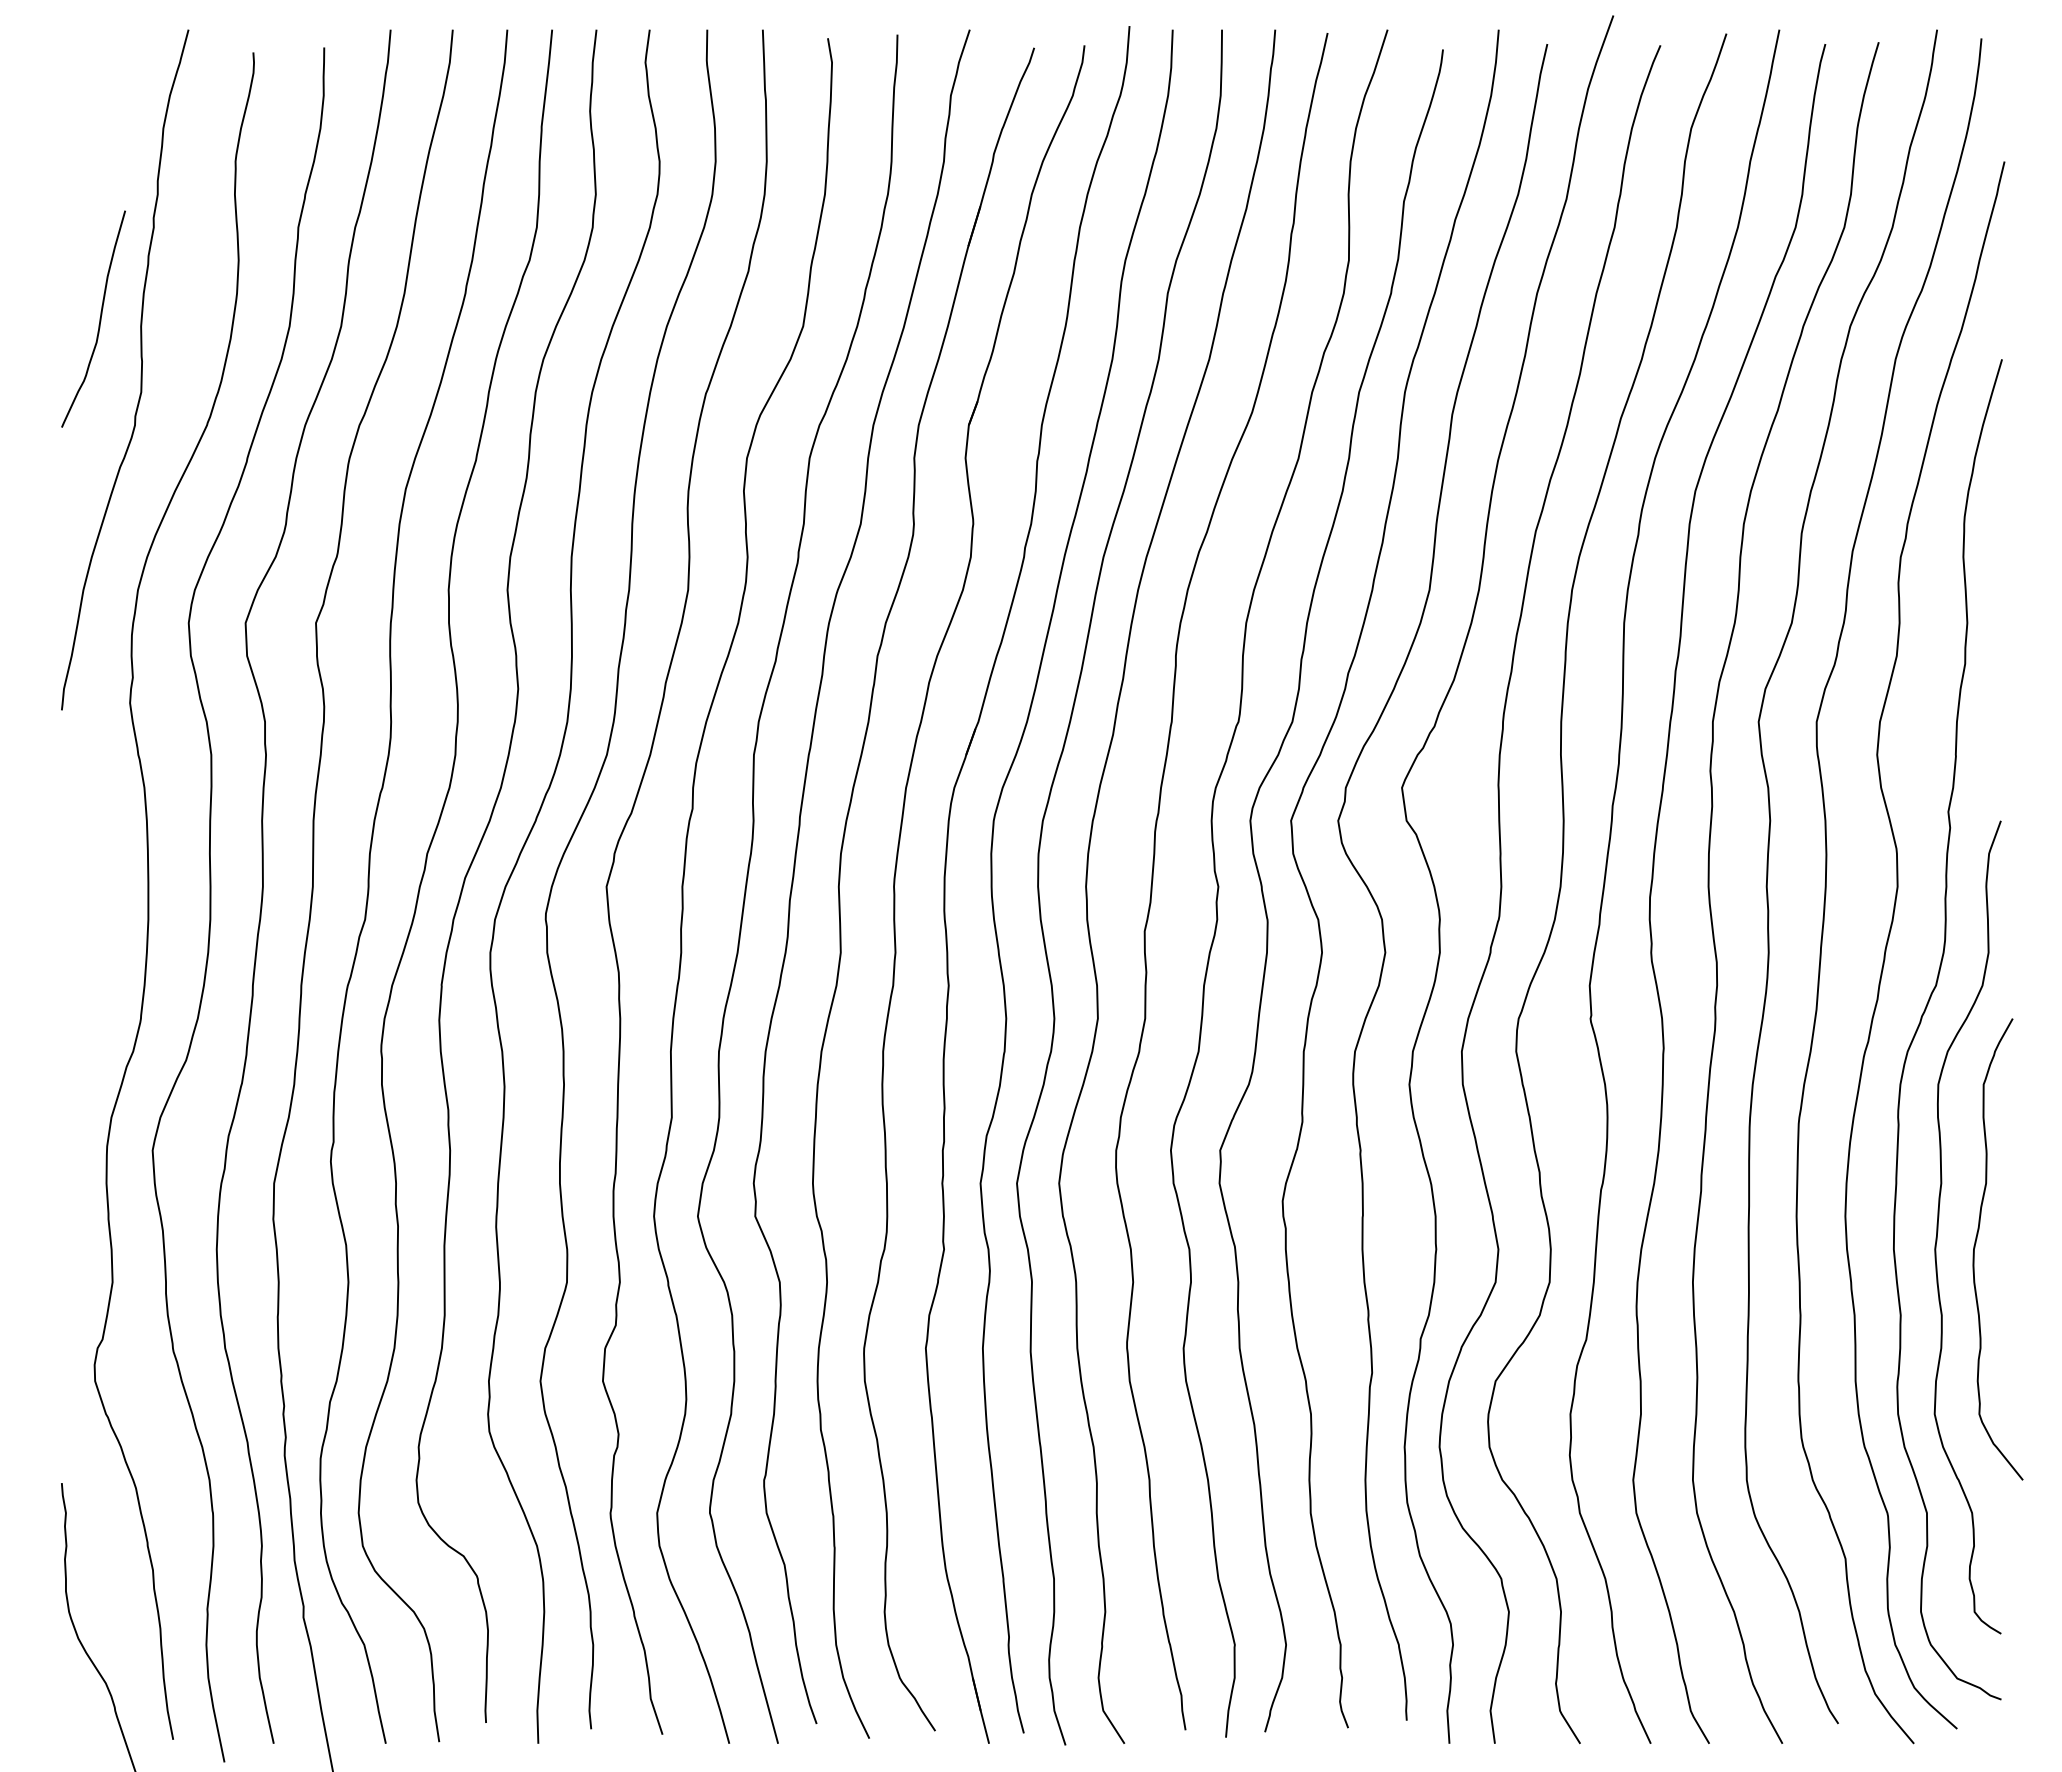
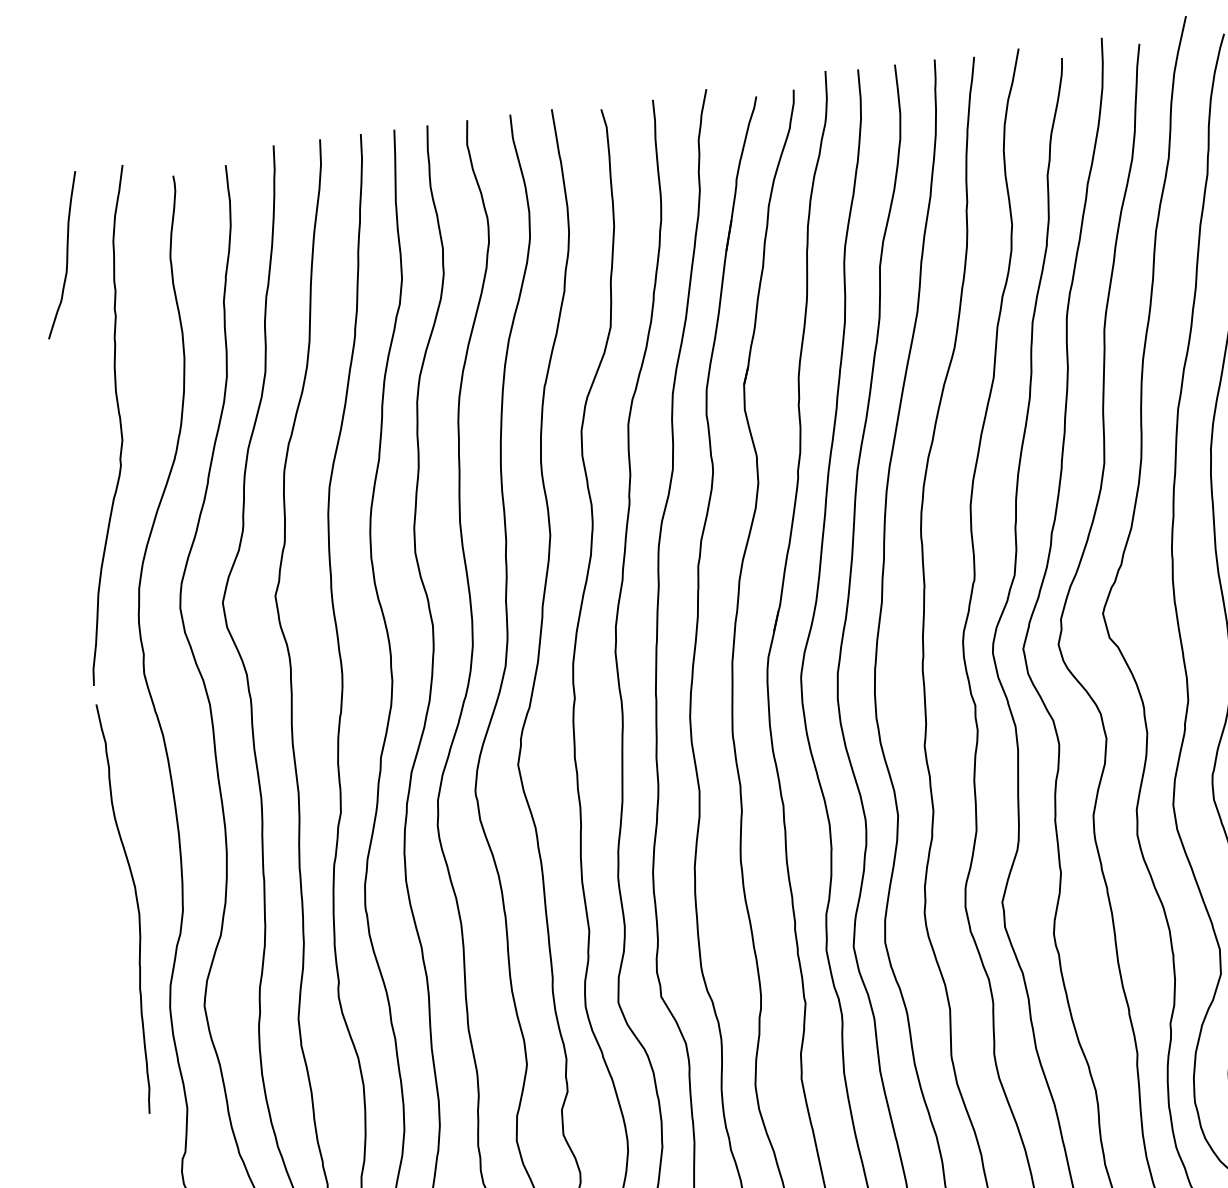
curve: (99, 318) -> (66, 254), moved
curve: (81, 1008) -> (137, 906), added

